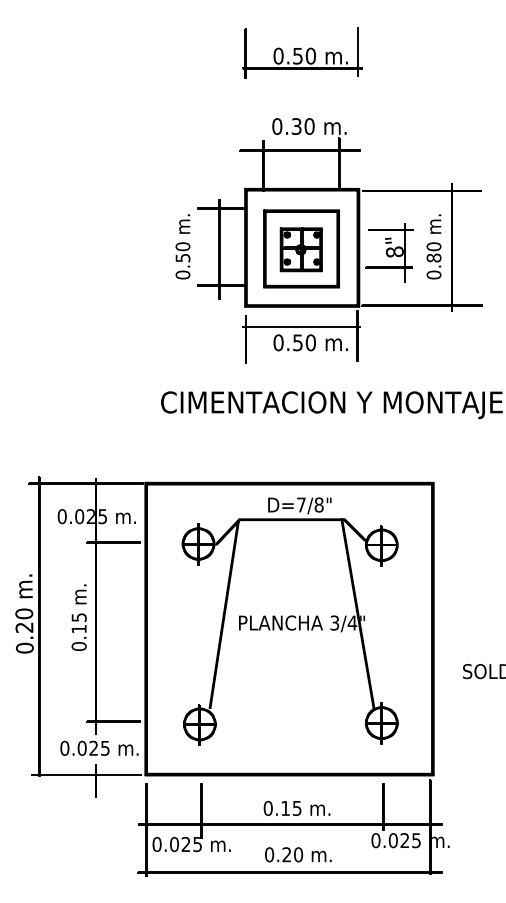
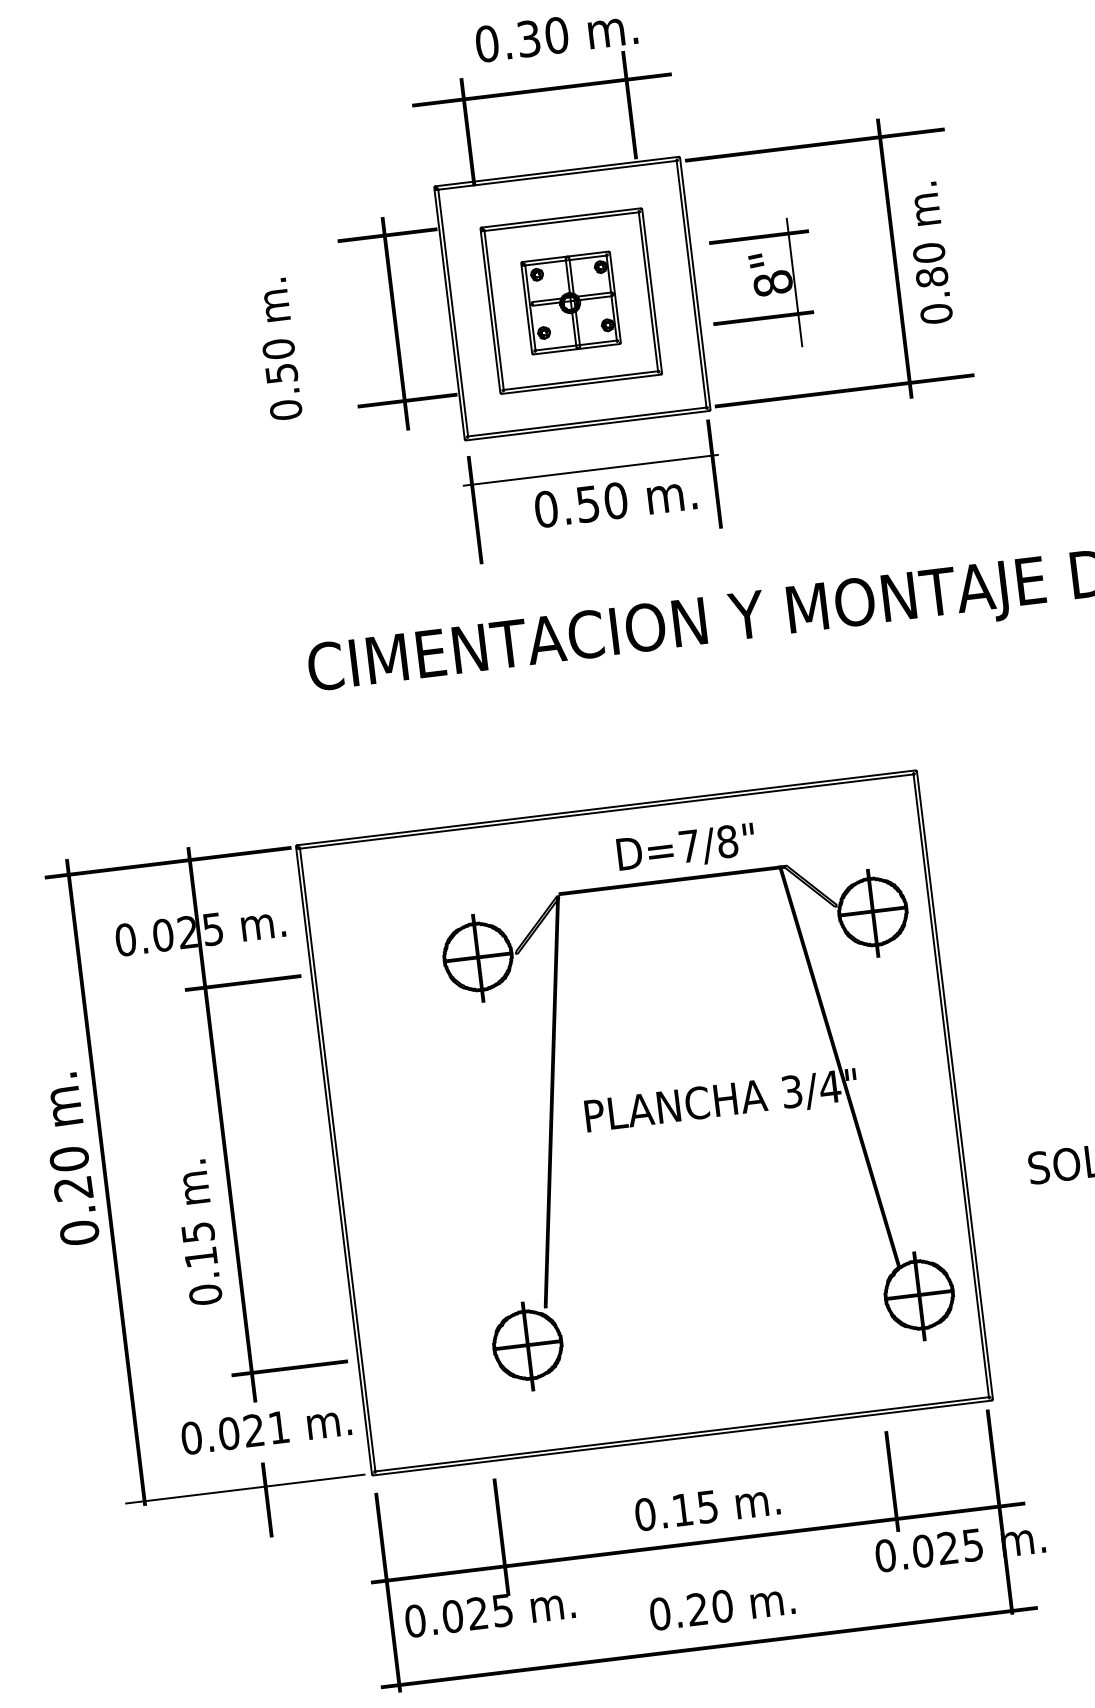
text: (182, 246) -> (277, 348), moved
text: (433, 246) -> (927, 252), moved
text: (78, 617) -> (196, 1232), moved
part: (289, 621) -> (694, 1100), moved
text: (105, 748) -> (279, 1427), 0.025 -> 0.021

